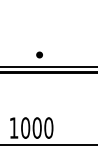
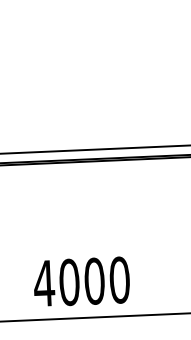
part: (39, 54) -> (92, 121), removed
text: (13, 127) -> (43, 282), 1000 -> 4000

